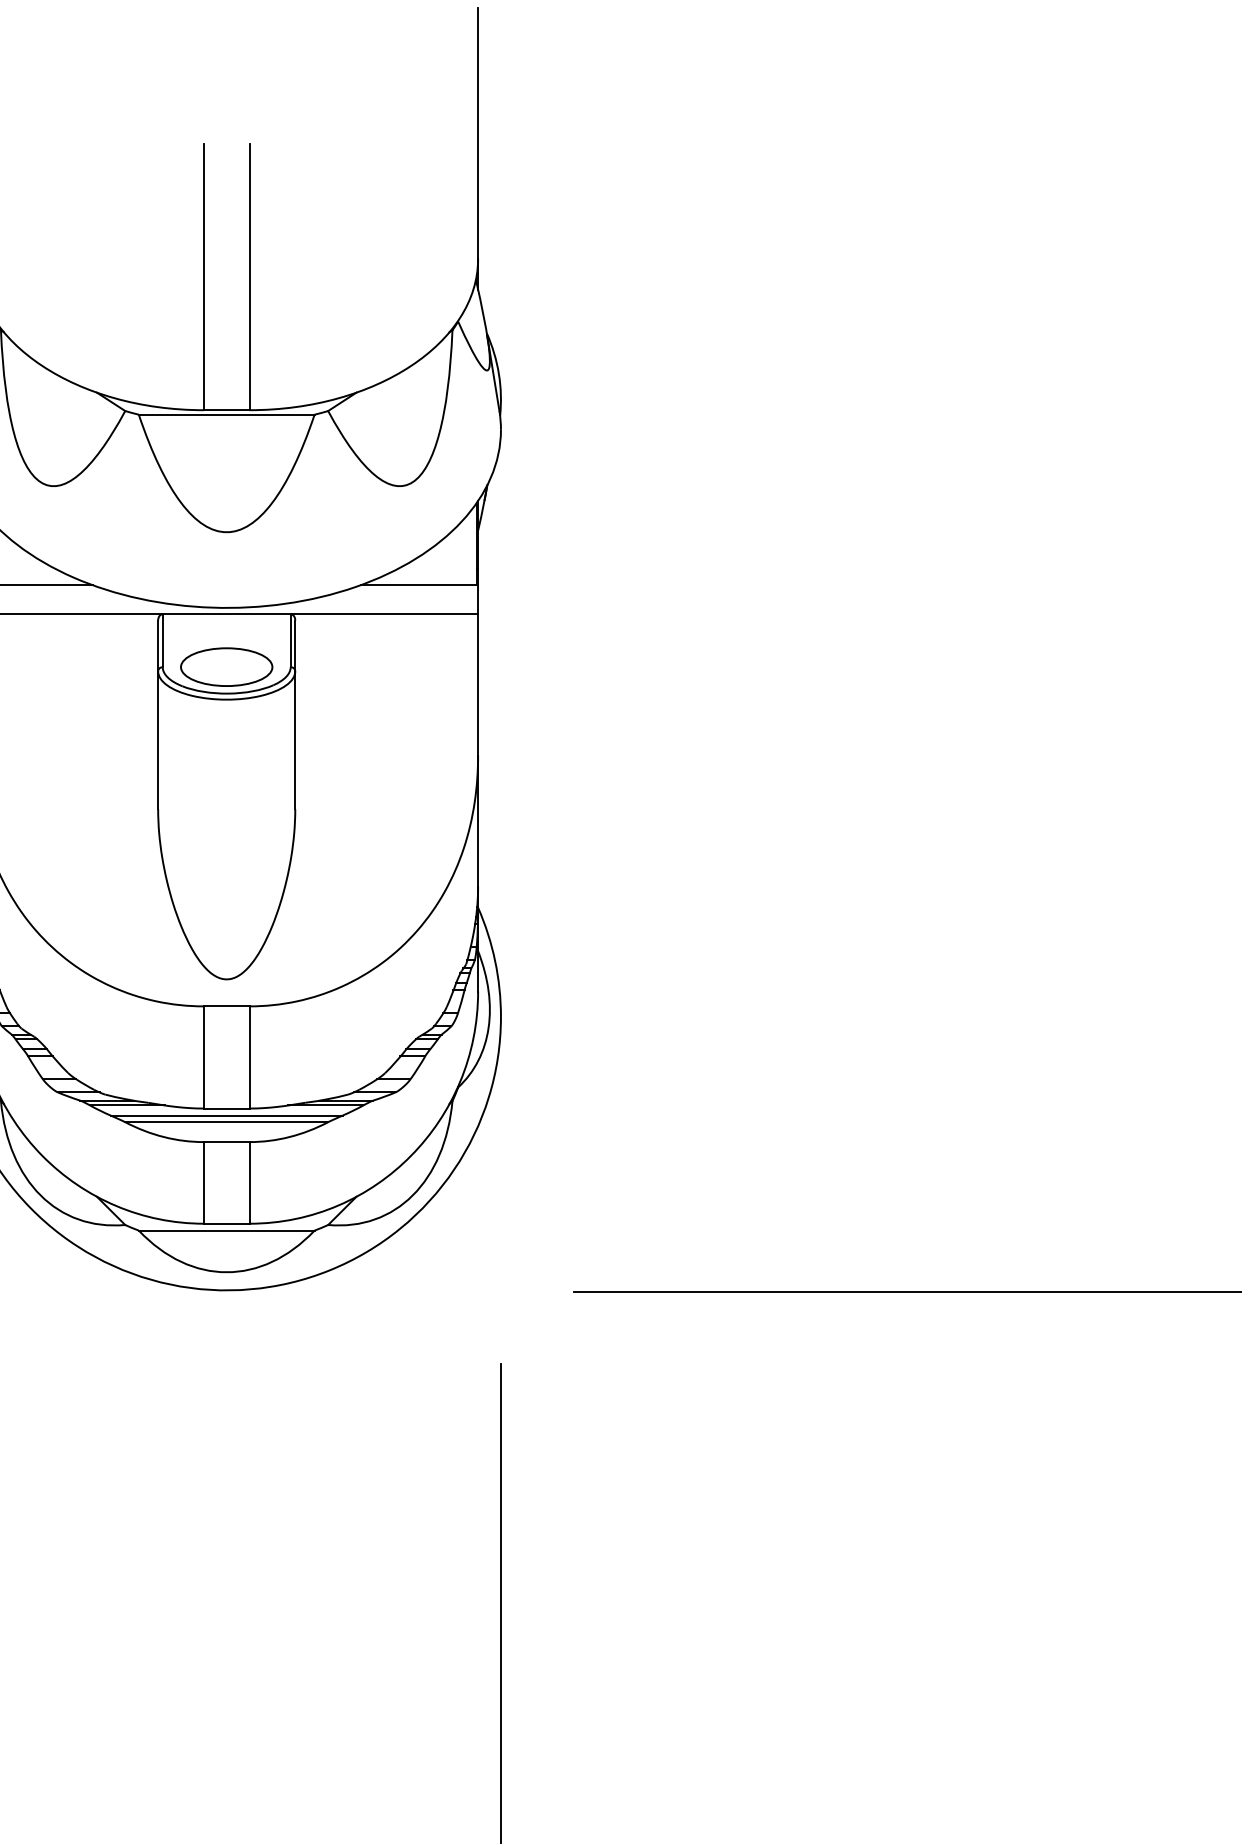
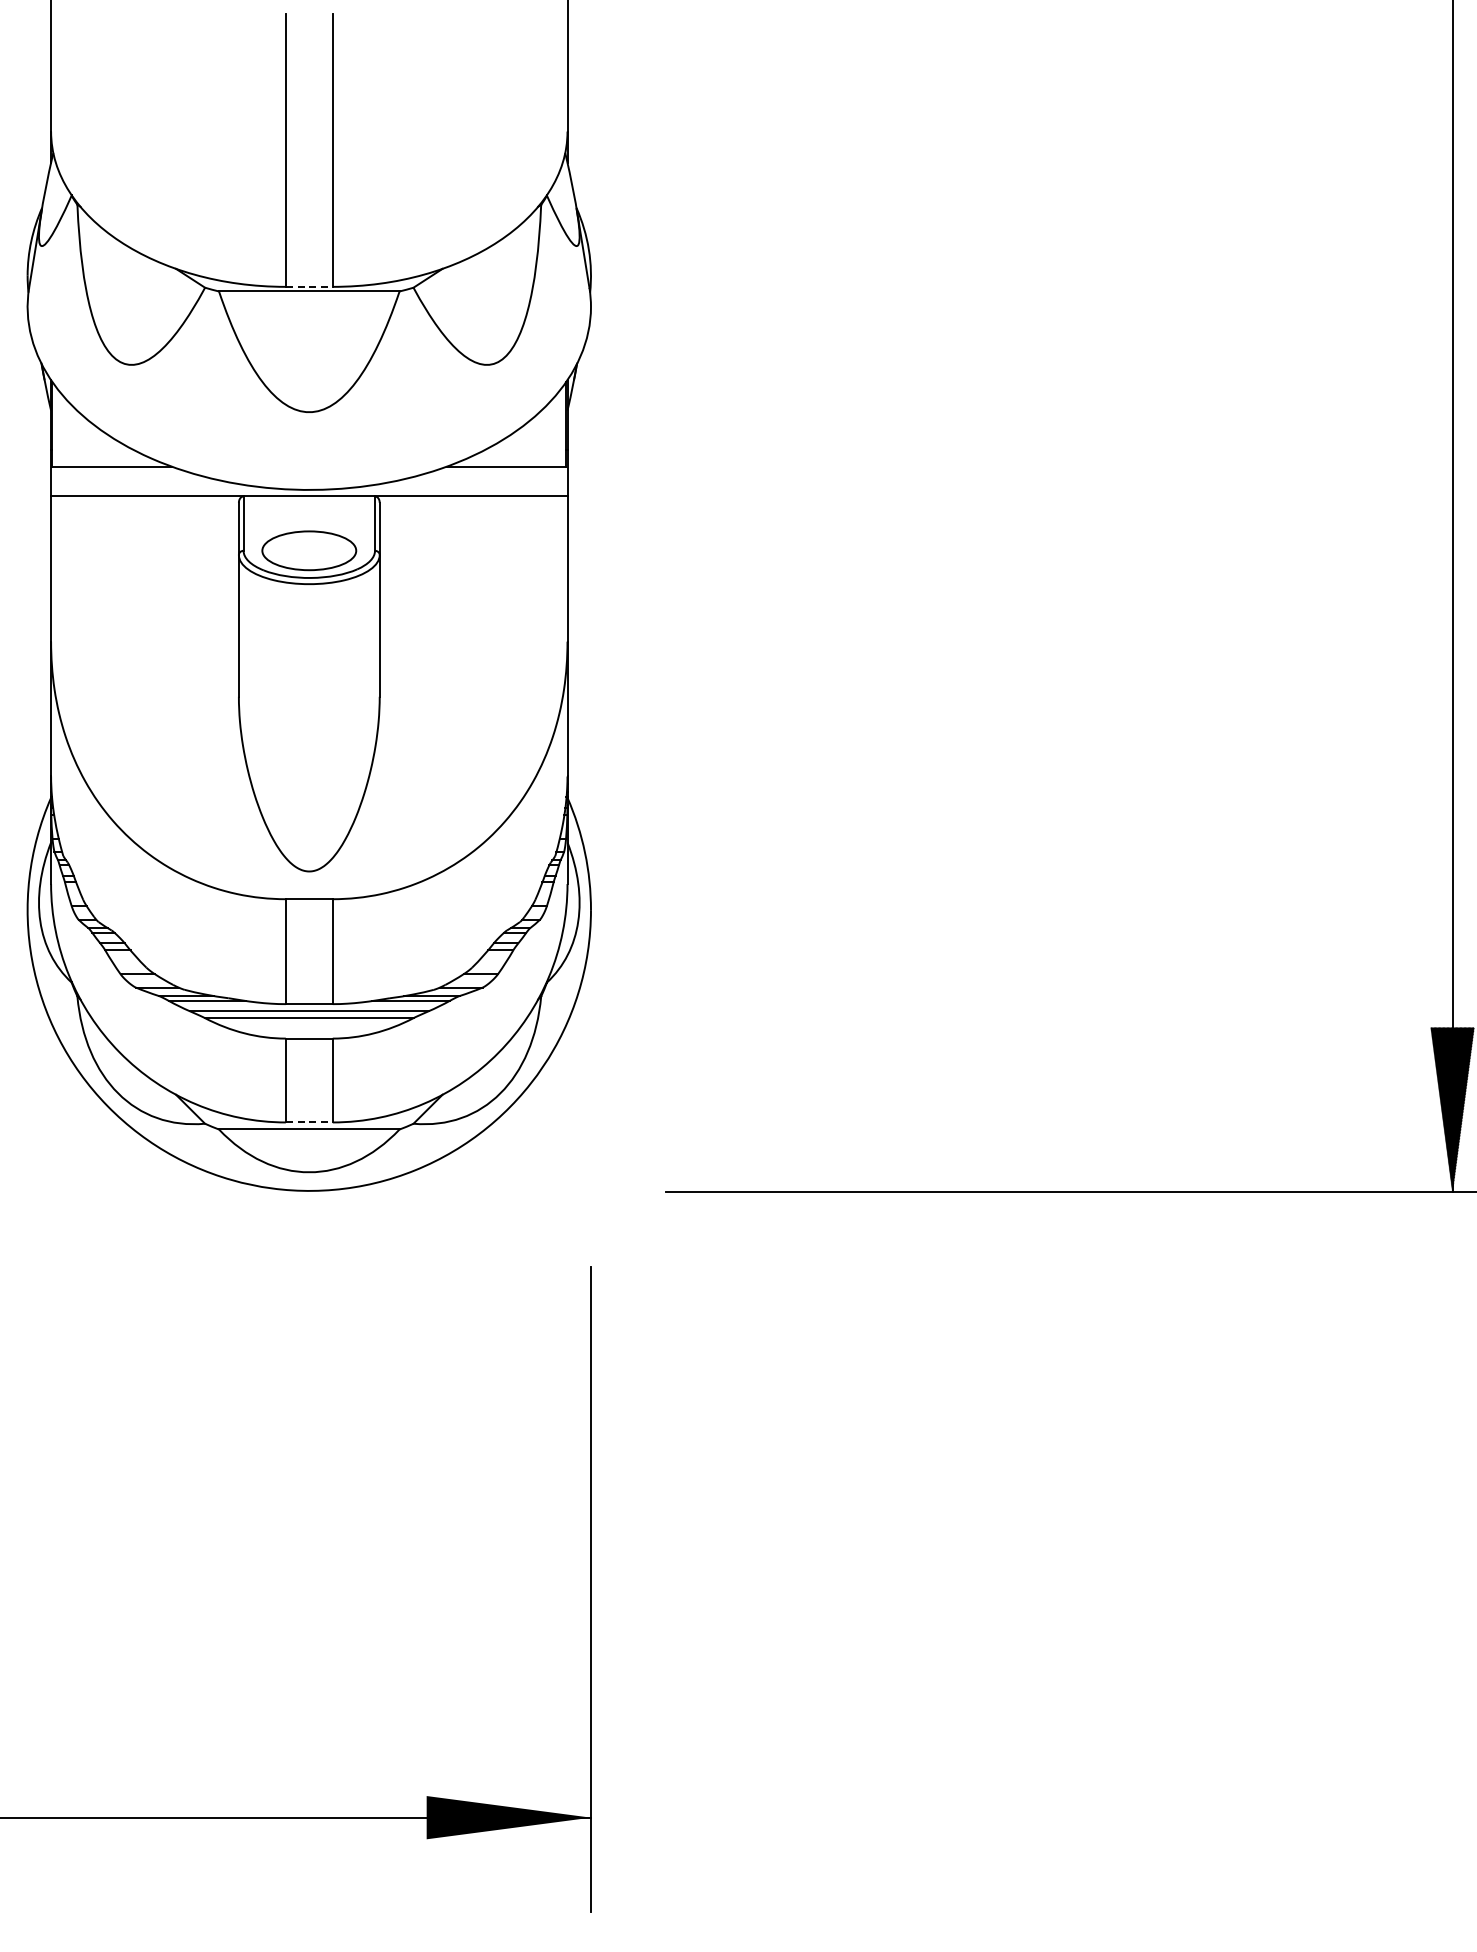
line: (226, 409) -> (309, 286), solid -> dashed
line: (226, 1223) -> (309, 1122), solid -> dashed

